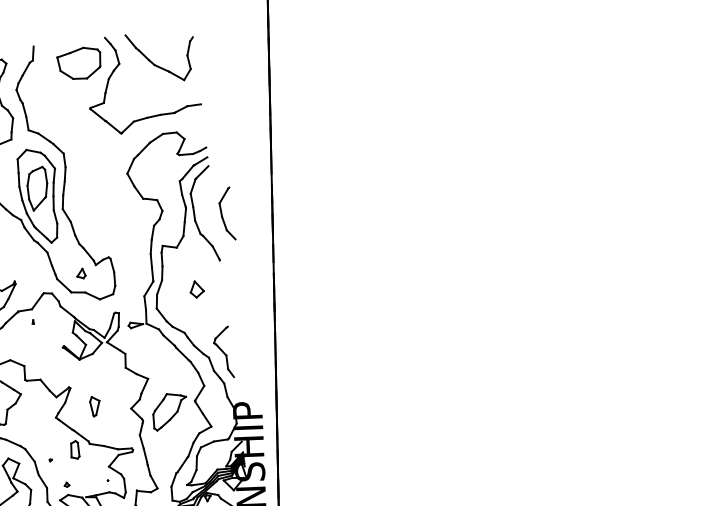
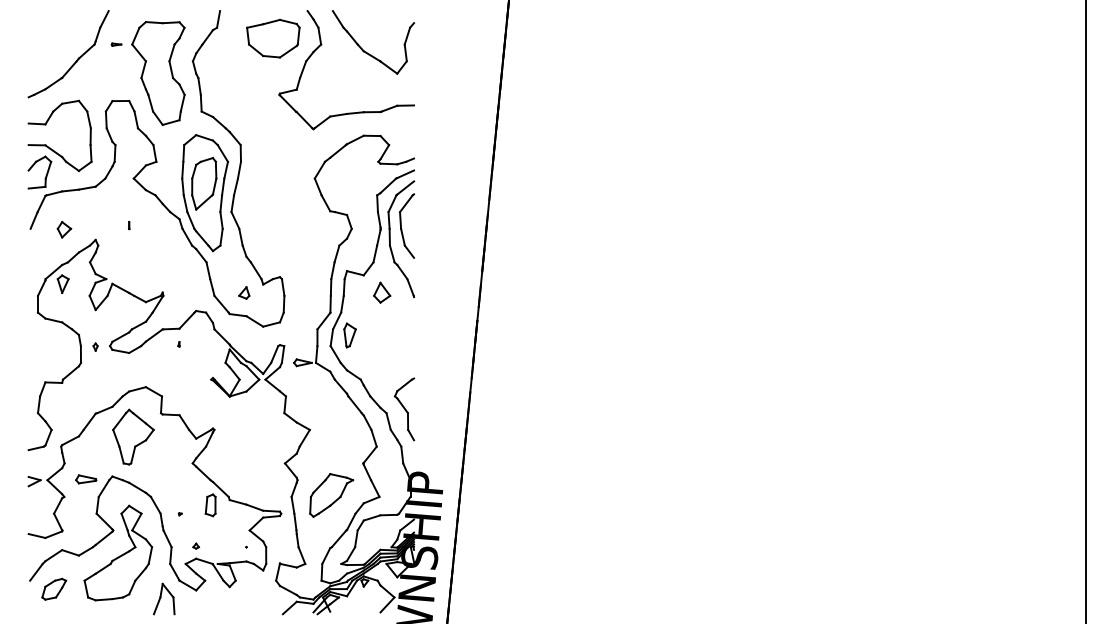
part: (226, 213) -> (407, 225), moved
part: (197, 289) -> (382, 292), moved
part: (94, 406) -> (349, 335), moved
part: (169, 411) -> (331, 495), moved

